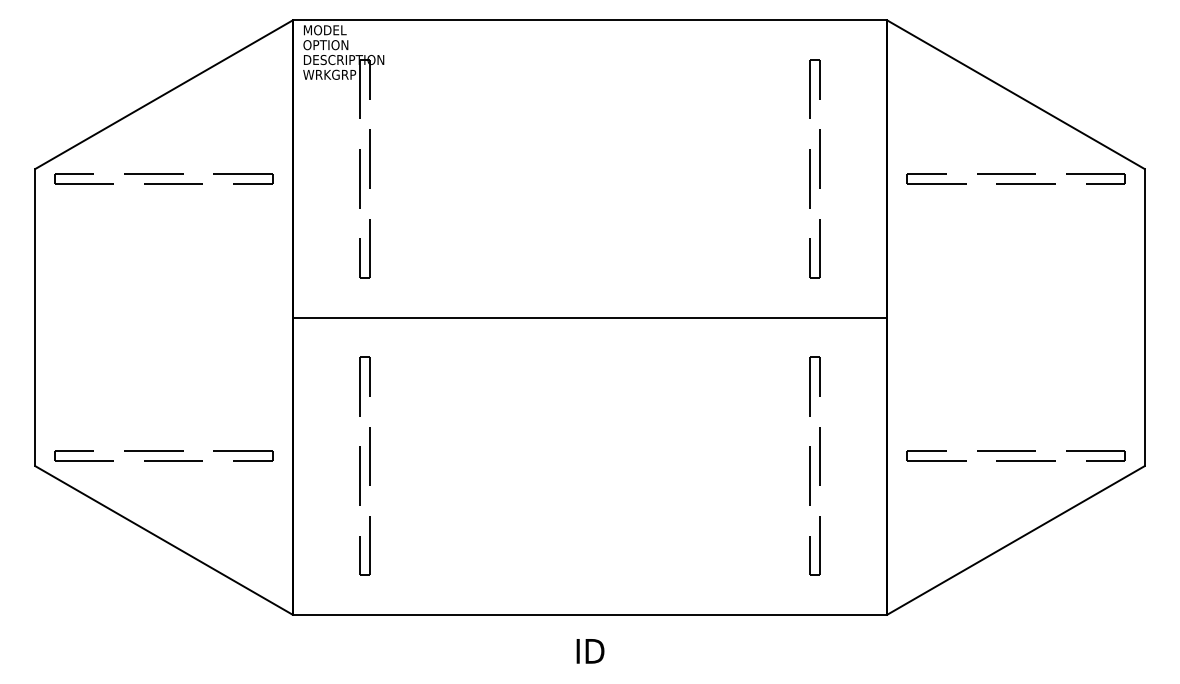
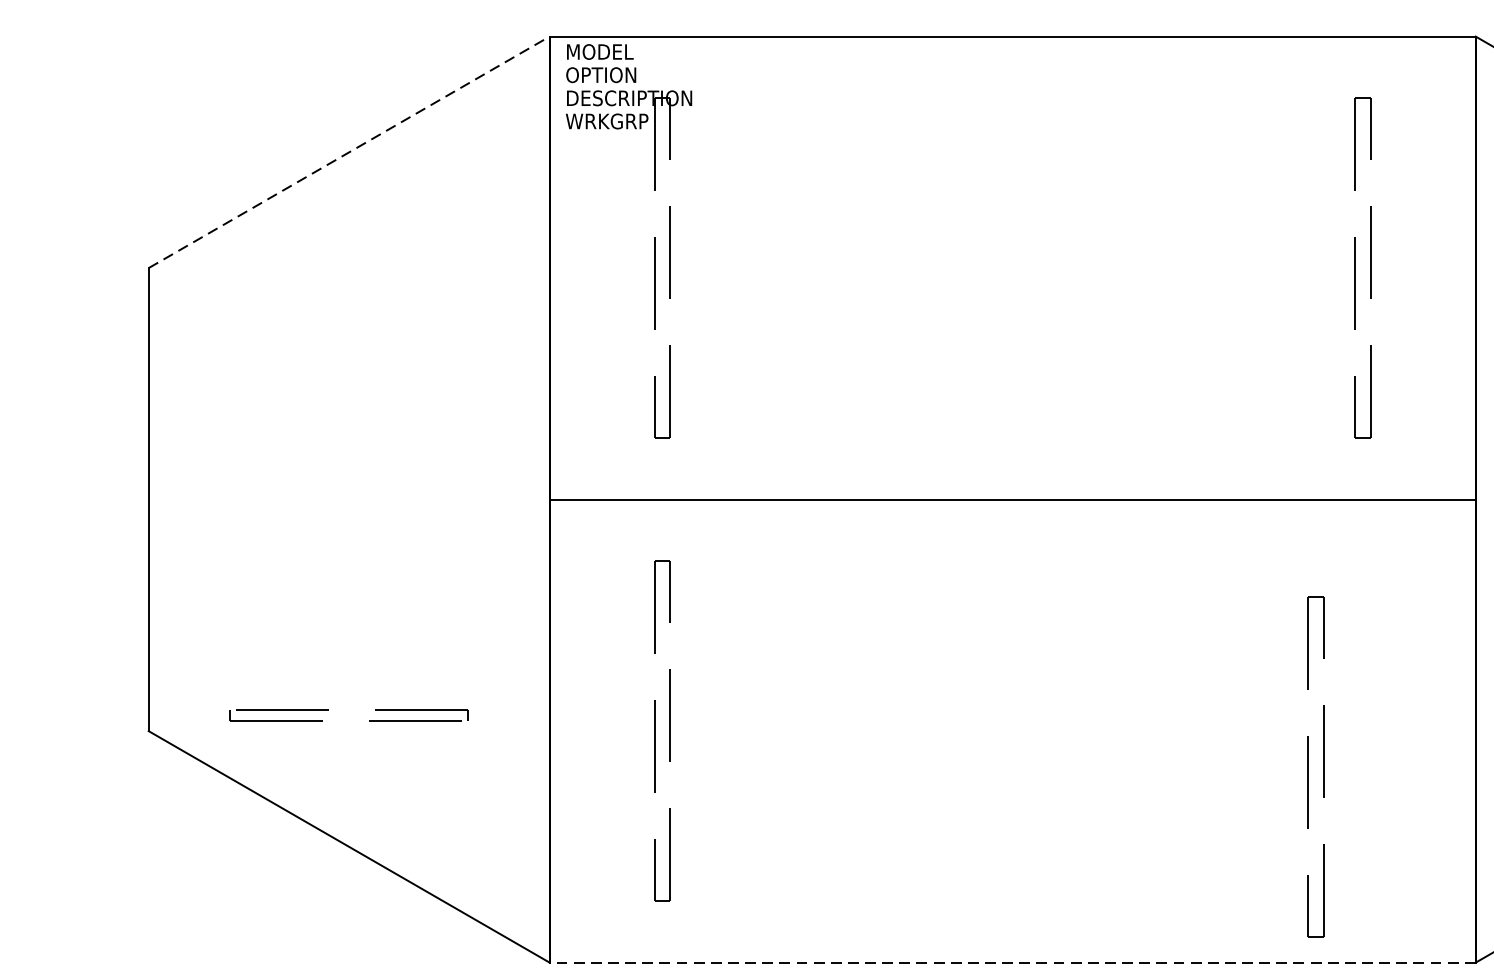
line: (164, 94) -> (349, 152), solid -> dashed
part: (163, 178) -> (348, 282), removed
part: (163, 455) -> (348, 714), size x0.7
part: (814, 465) -> (1315, 765), moved
line: (589, 614) -> (1011, 962), solid -> dashed

